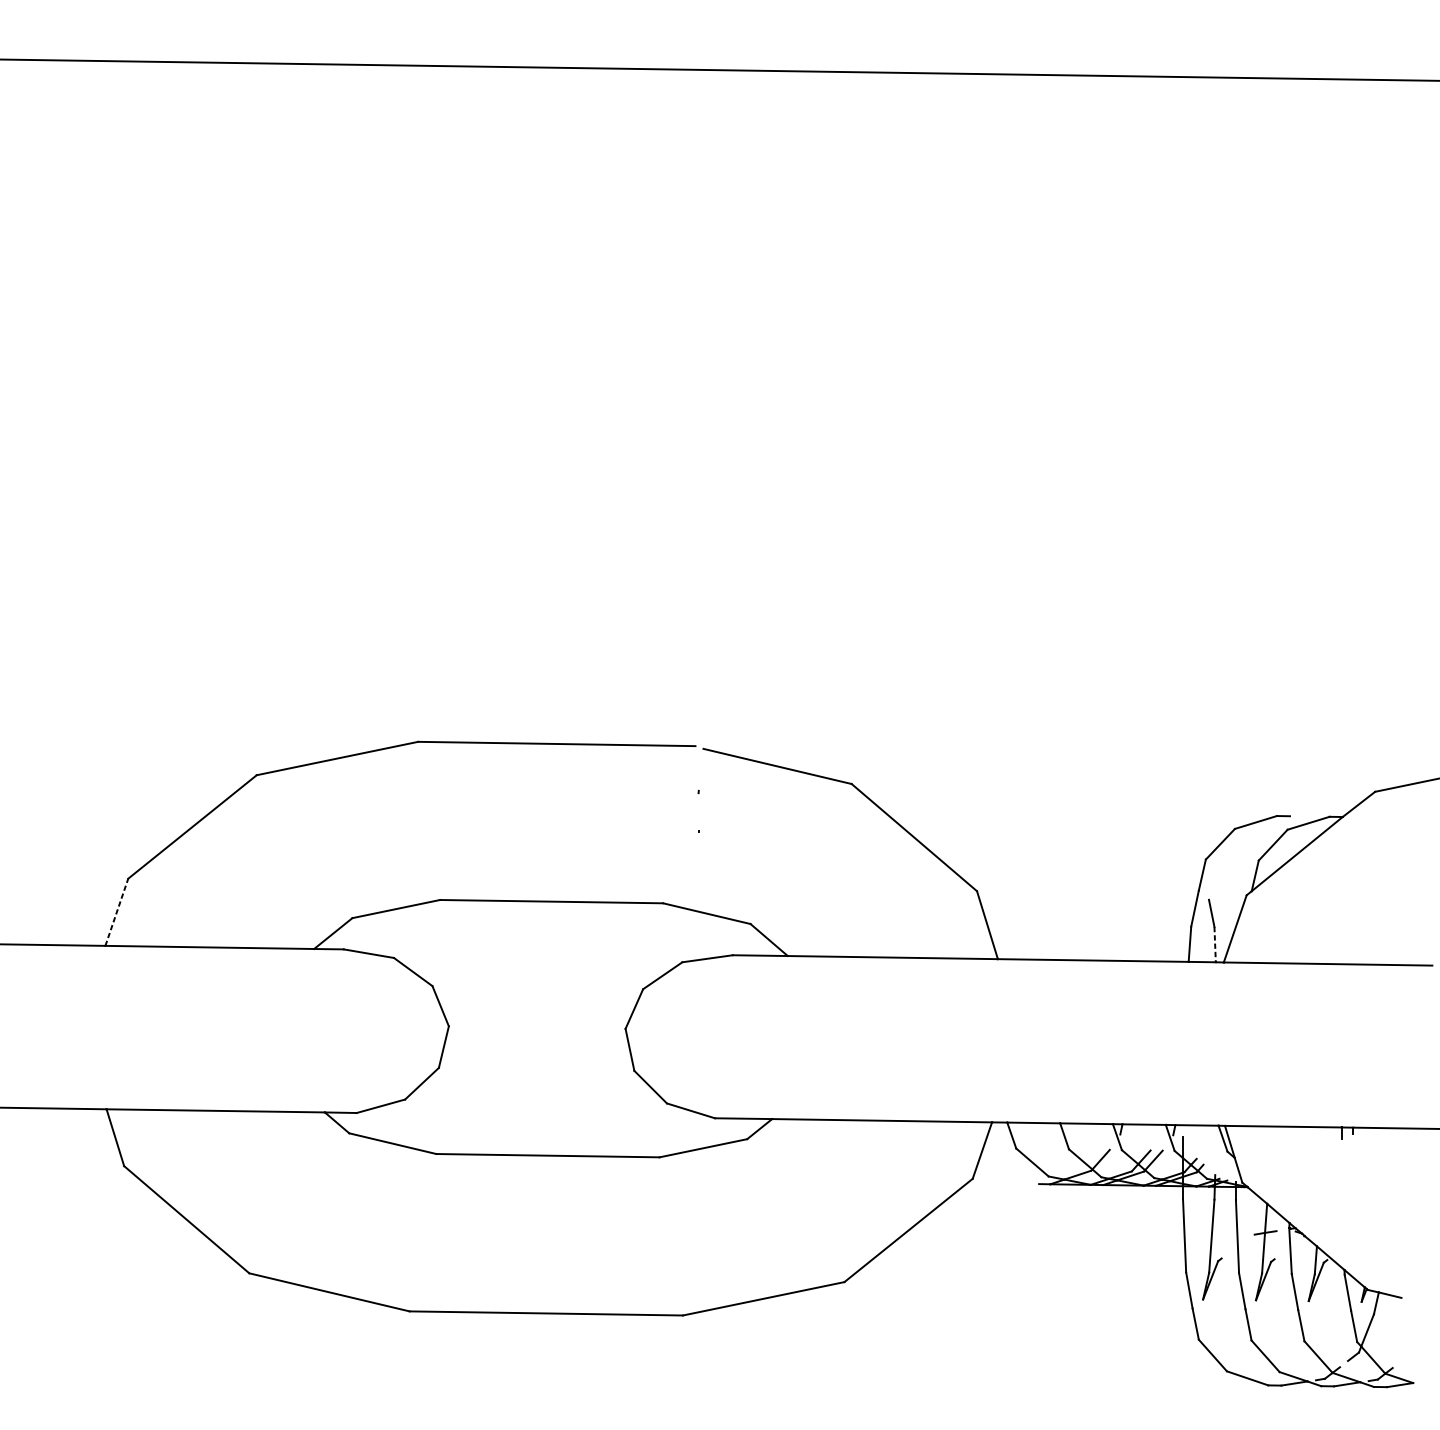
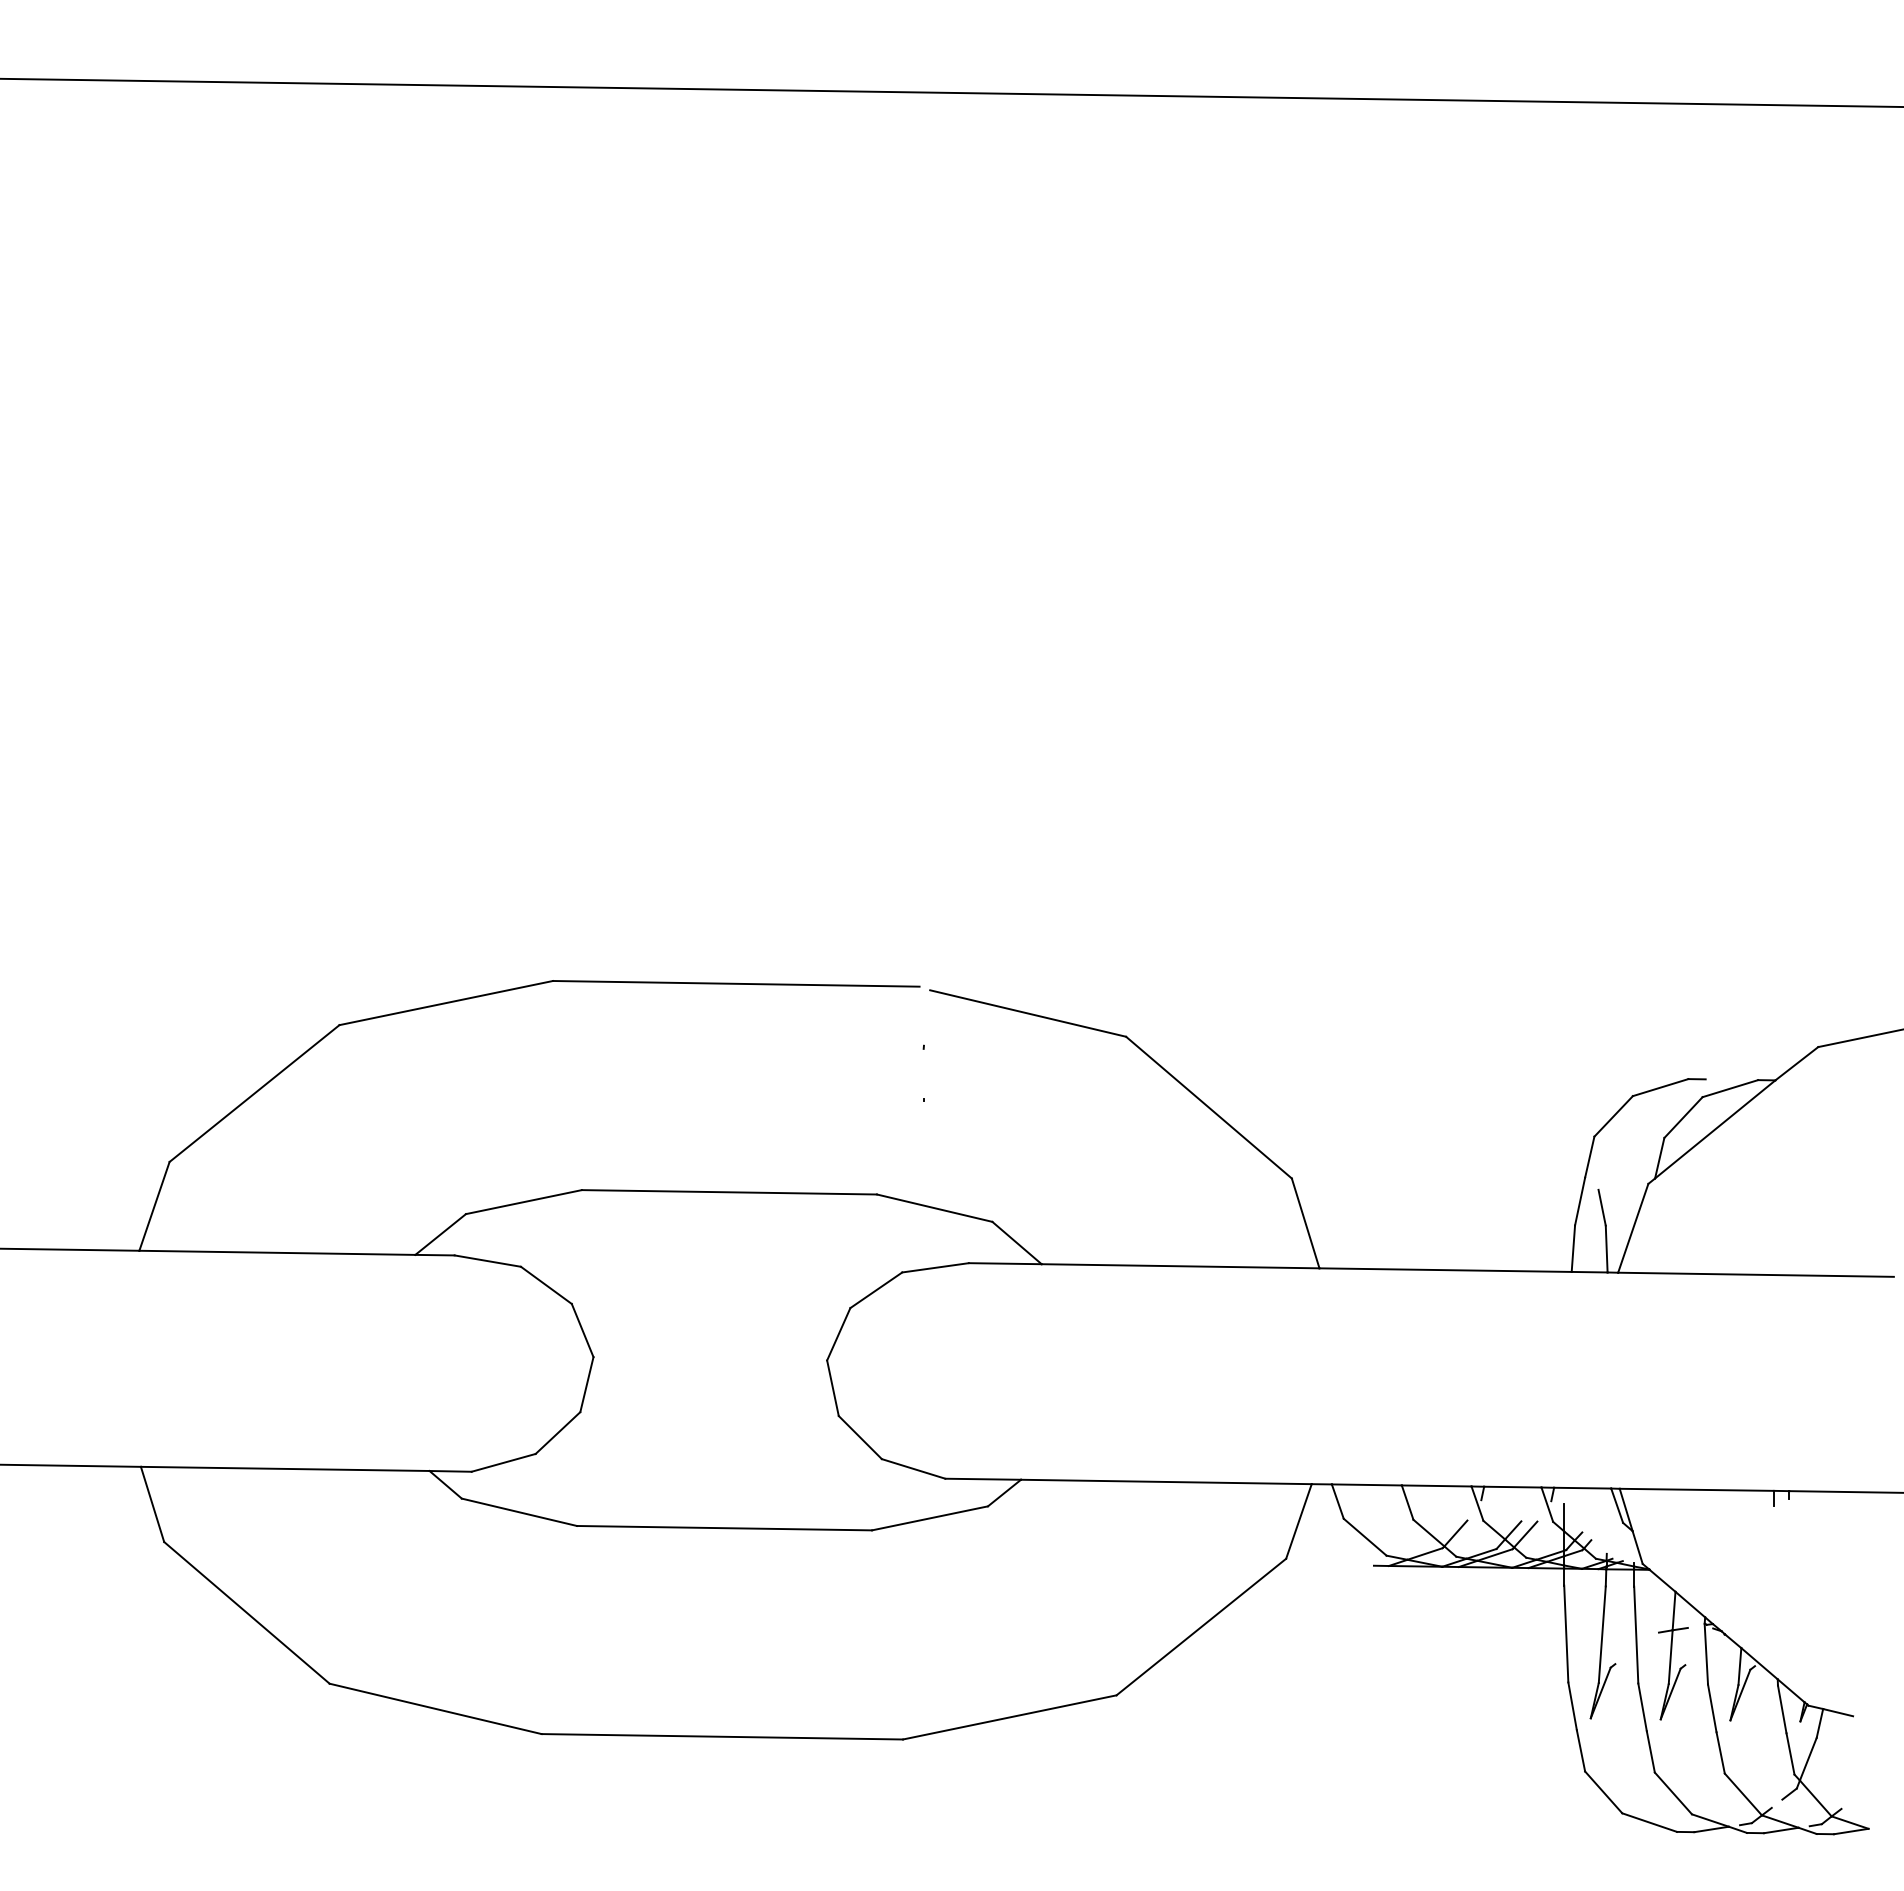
line: (116, 912) -> (154, 1206), dashed -> solid
line: (1214, 944) -> (1606, 1249), dashed -> solid

